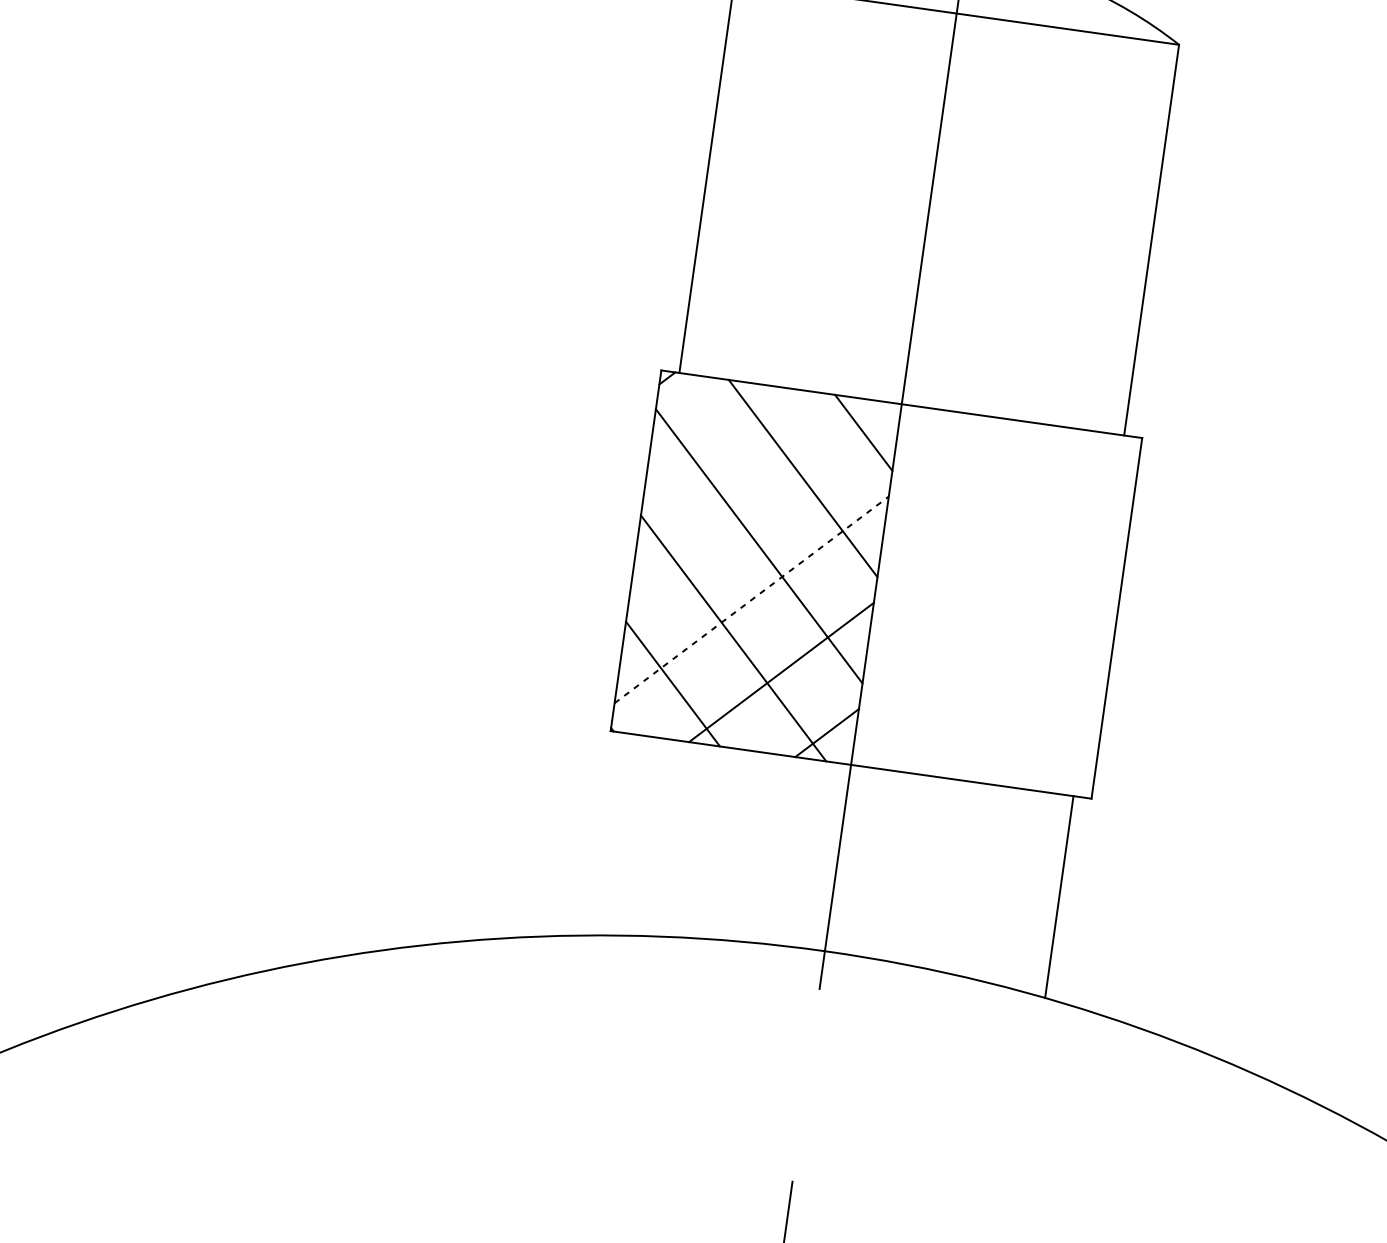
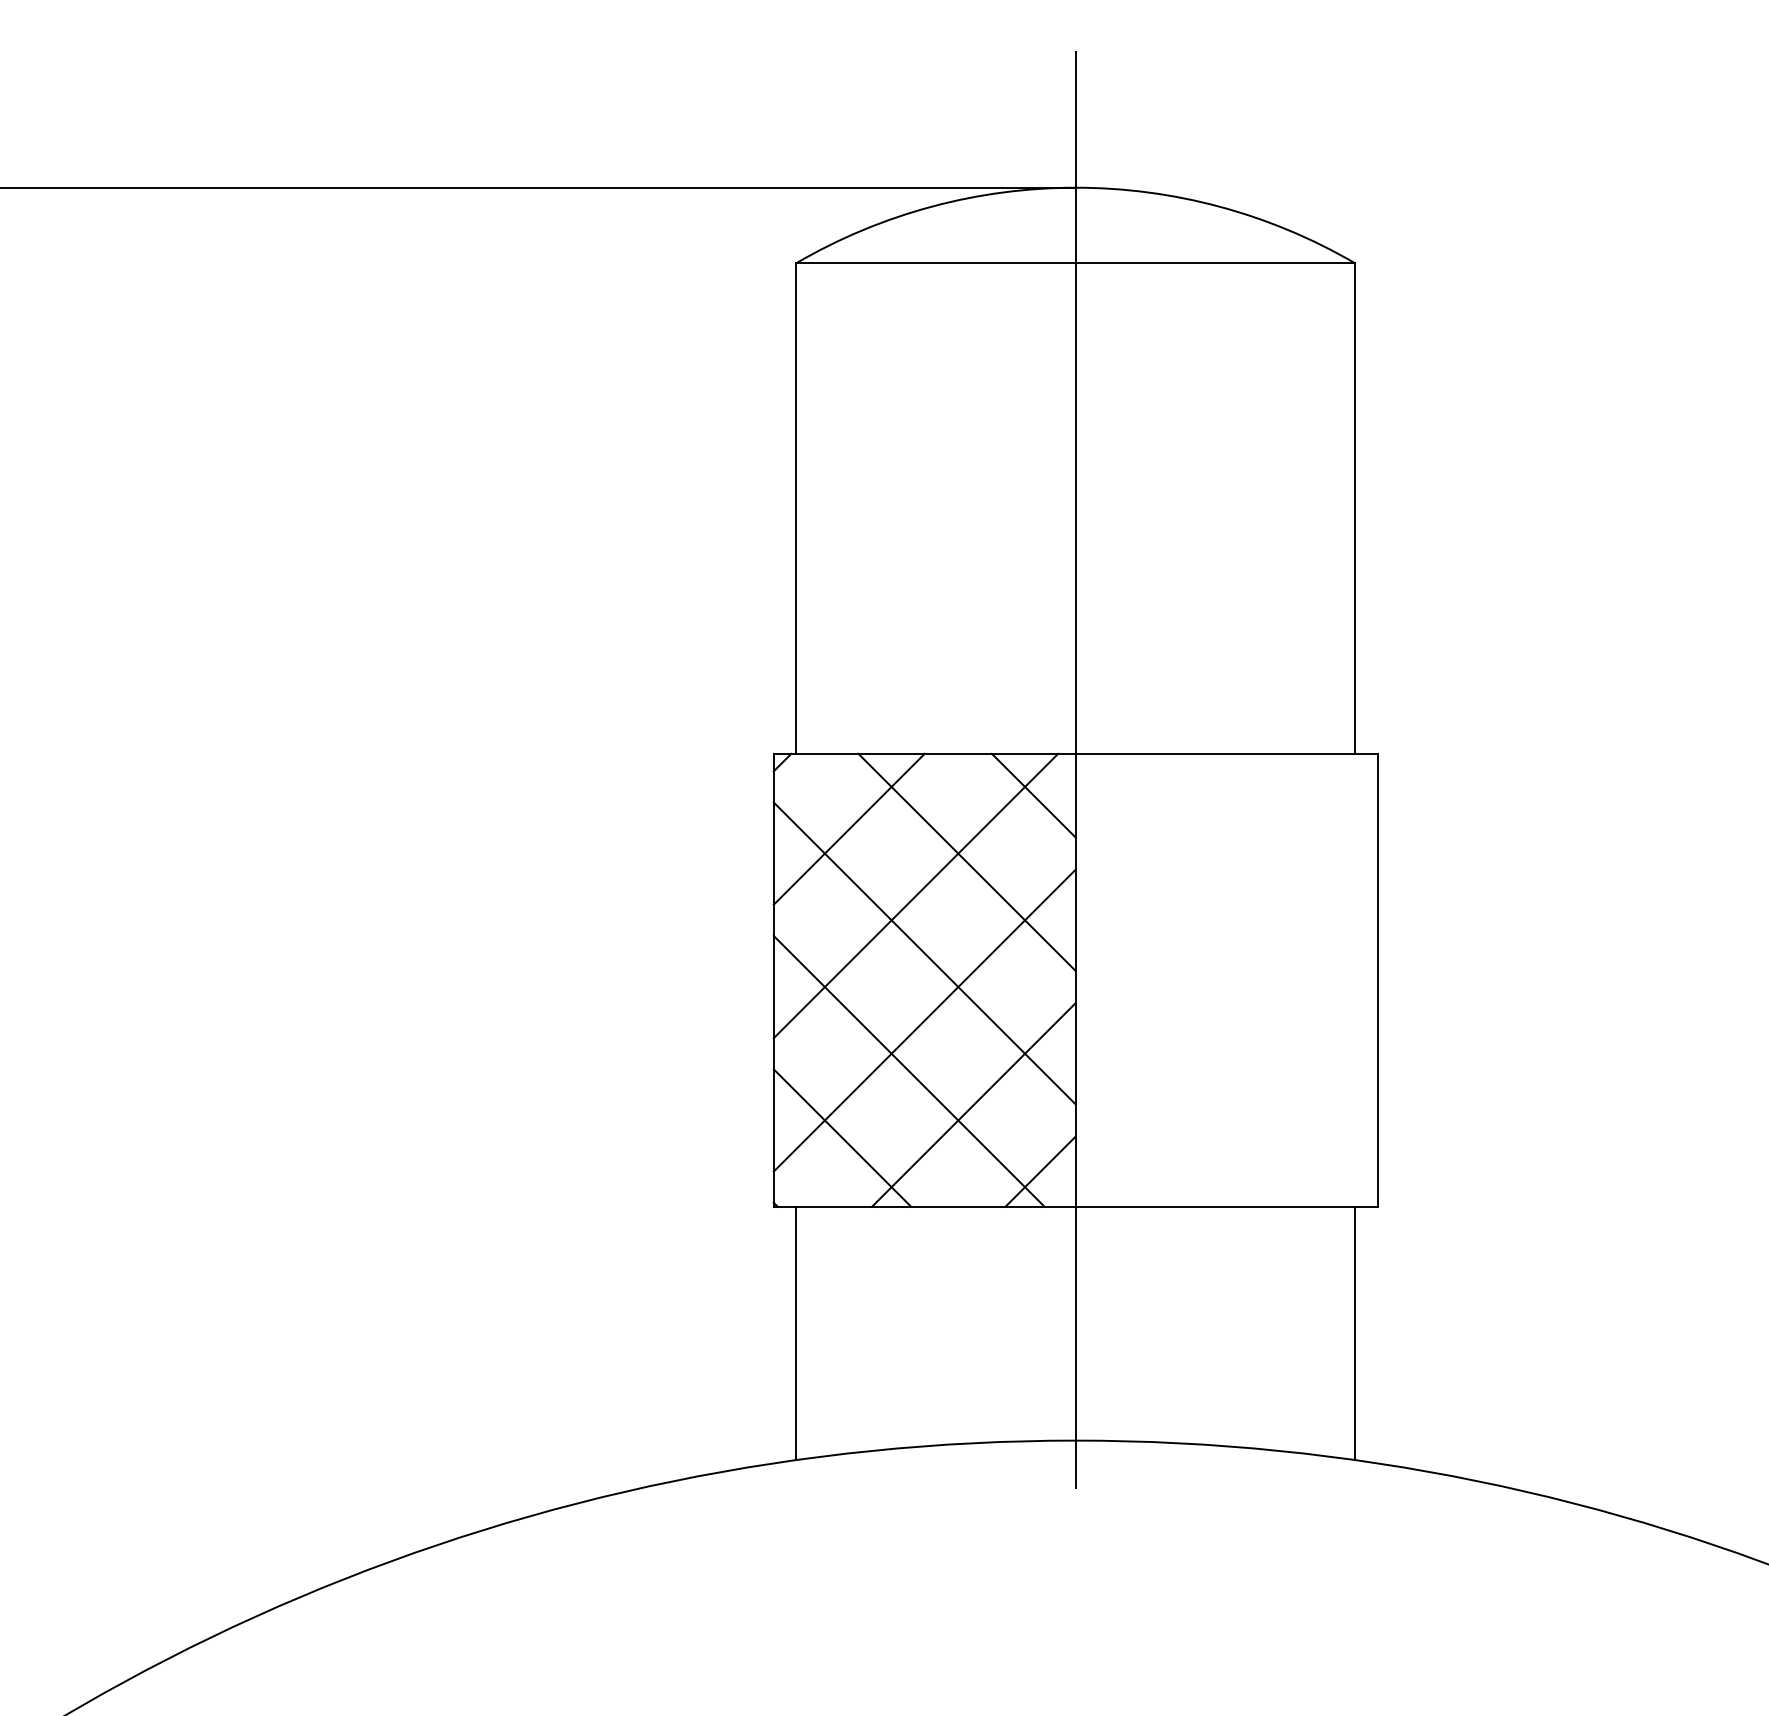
line: (712, 438) -> (848, 828), added
line: (758, 499) -> (915, 895), added
line: (752, 599) -> (925, 1020), dashed -> solid
line: (614, 834) -> (796, 1333), added

